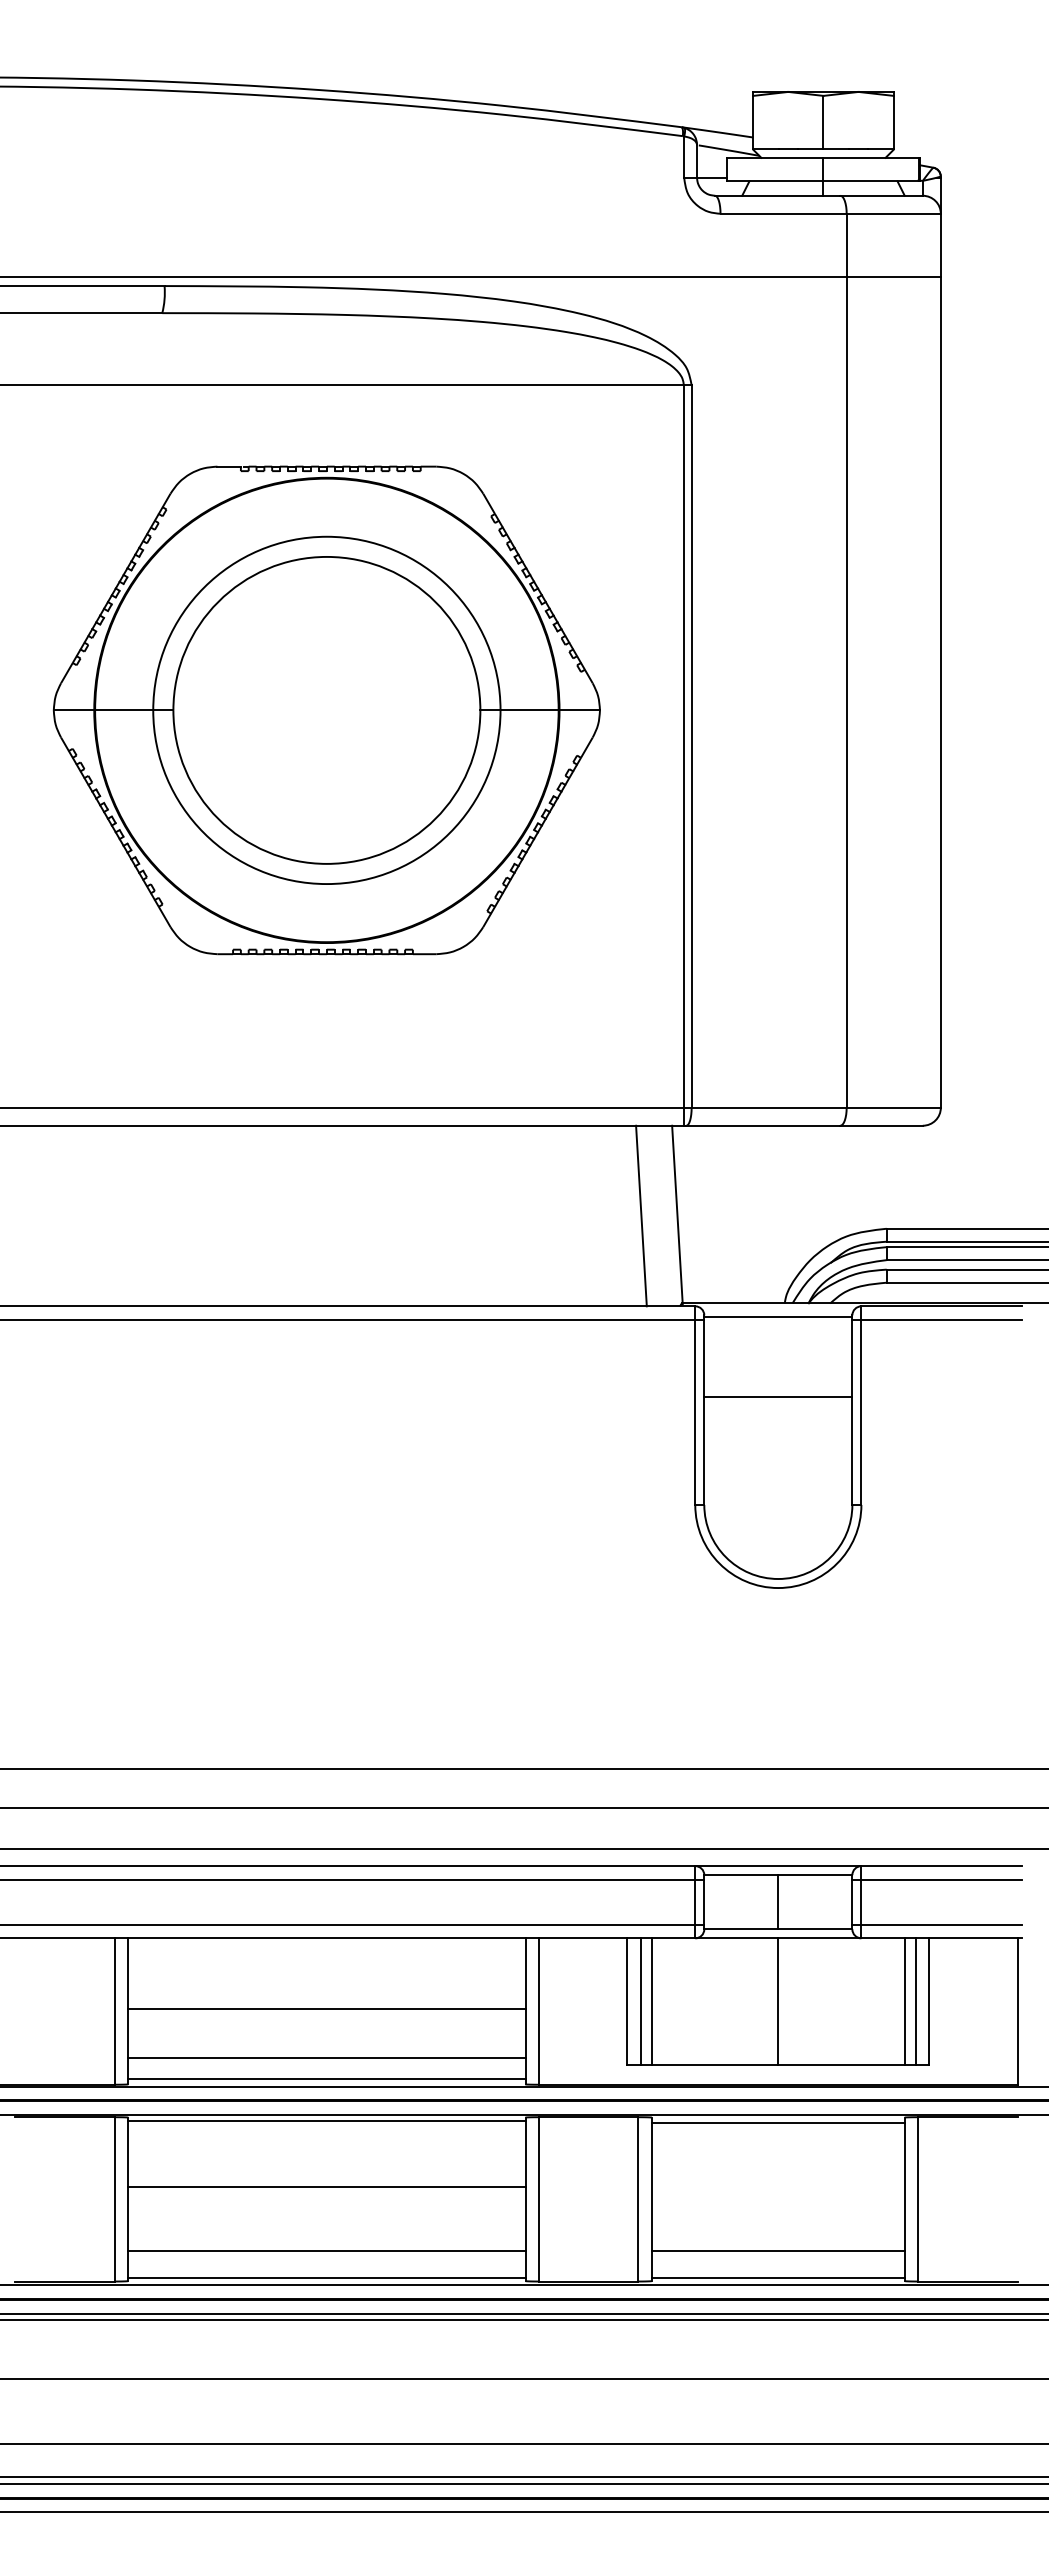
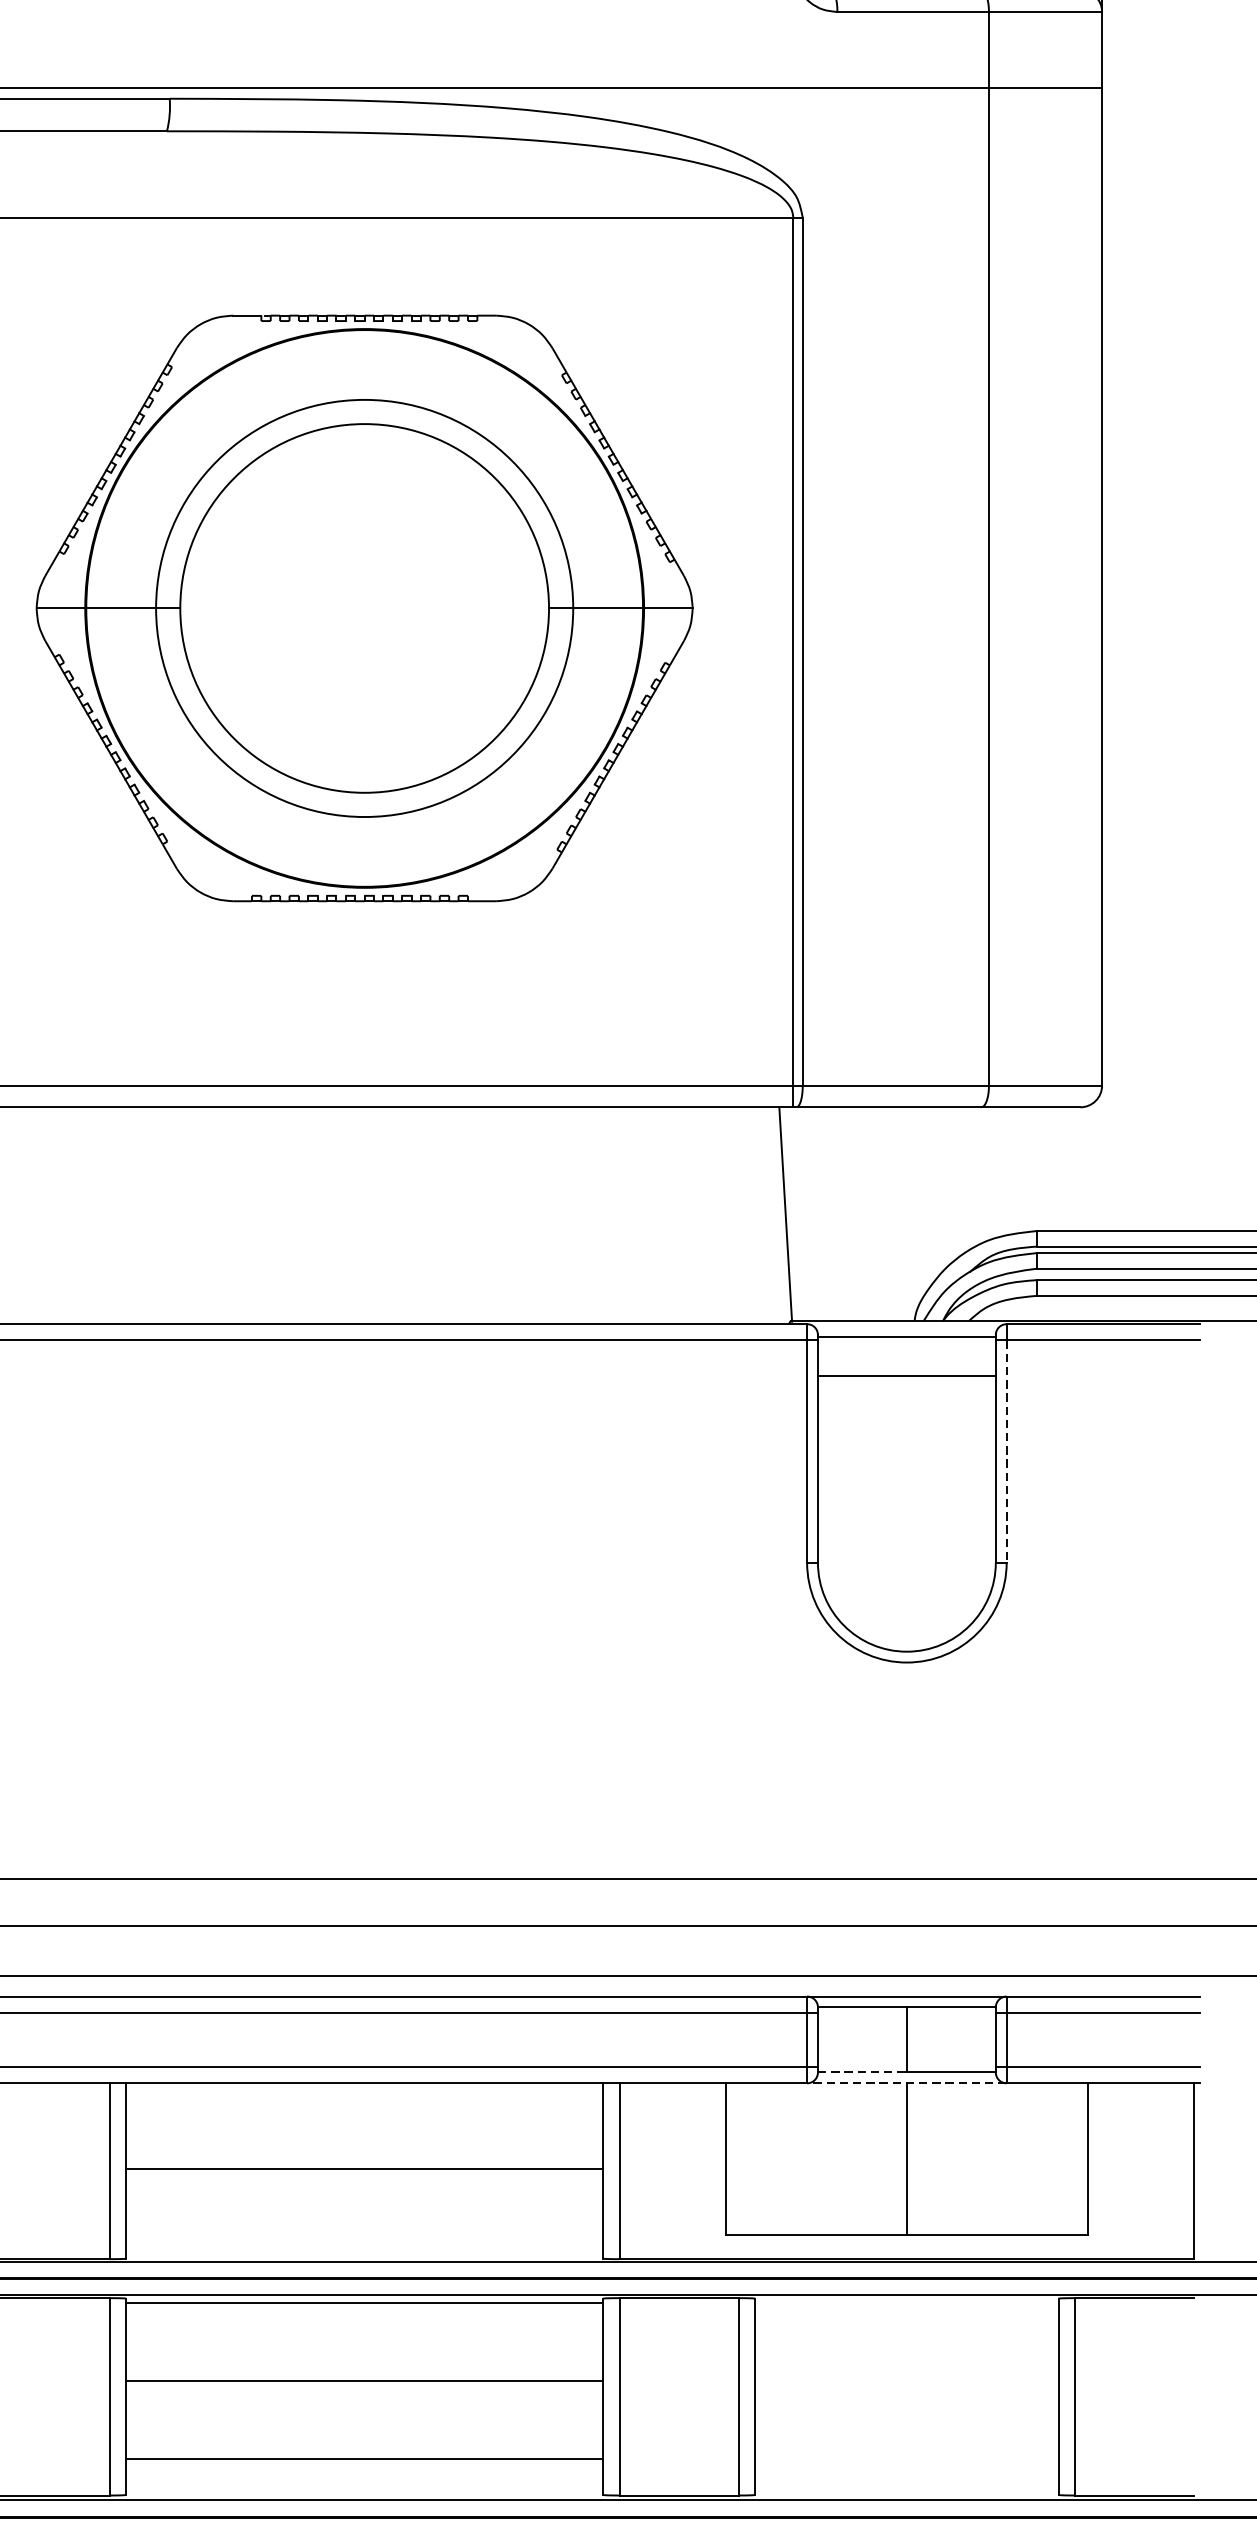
line: (641, 1215) -> (742, 1215), removed
line: (778, 1396) -> (907, 1376), moved
line: (861, 1412) -> (1006, 1451), solid -> dashed
line: (741, 1929) -> (862, 2072), solid -> dashed
line: (777, 1938) -> (905, 2083), solid -> dashed
line: (640, 2001) -> (741, 2159), removed
line: (651, 2001) -> (754, 2159), removed
line: (904, 2001) -> (1058, 2159), removed
line: (915, 2001) -> (1071, 2159), removed
line: (326, 2058) -> (364, 2227), removed
line: (326, 2078) -> (364, 2251), removed
line: (777, 2123) -> (905, 2305), removed
line: (777, 2250) -> (905, 2458), removed
line: (326, 2277) -> (364, 2490), removed
line: (777, 2277) -> (905, 2490), removed

